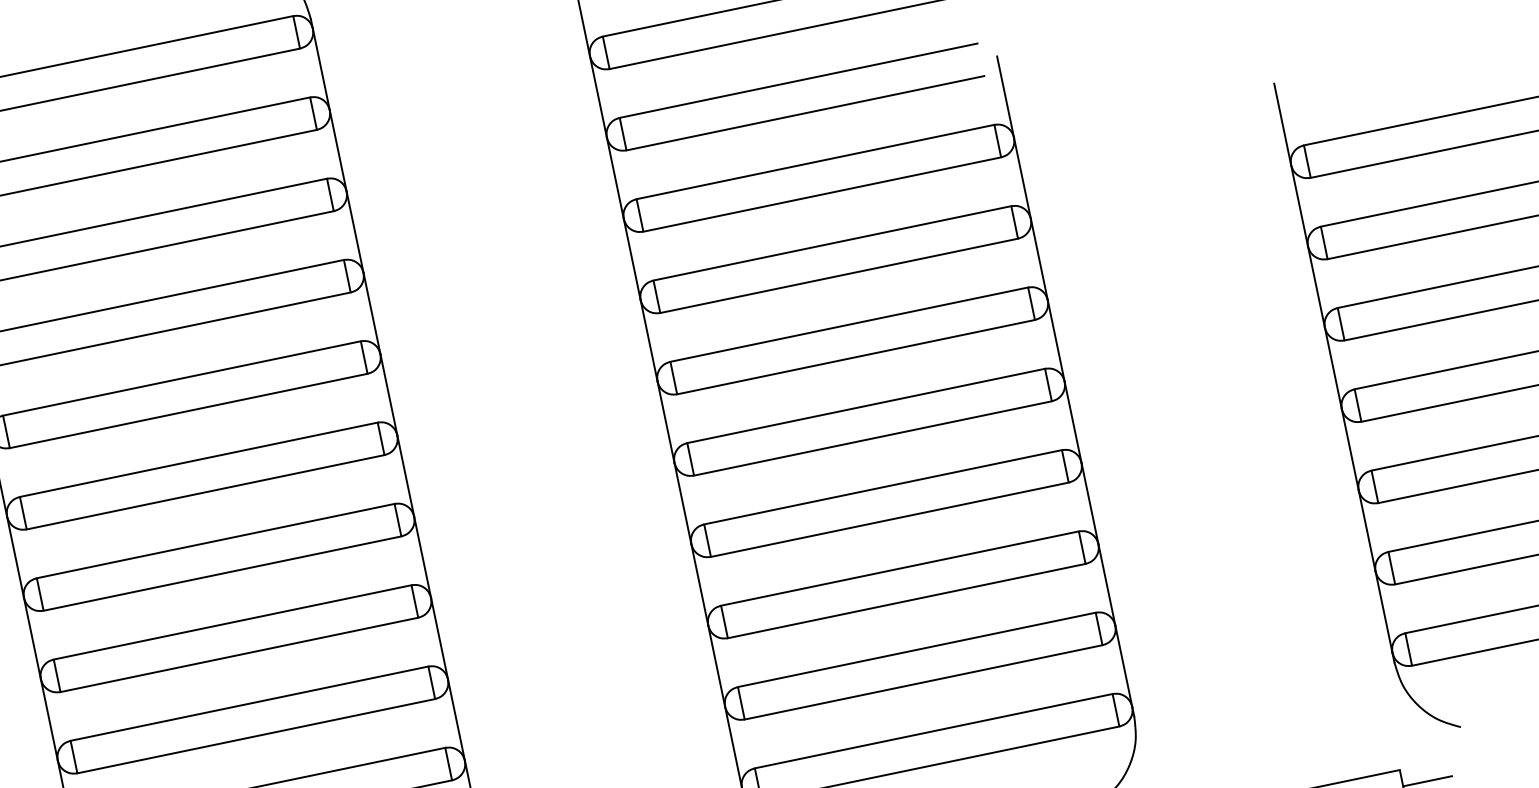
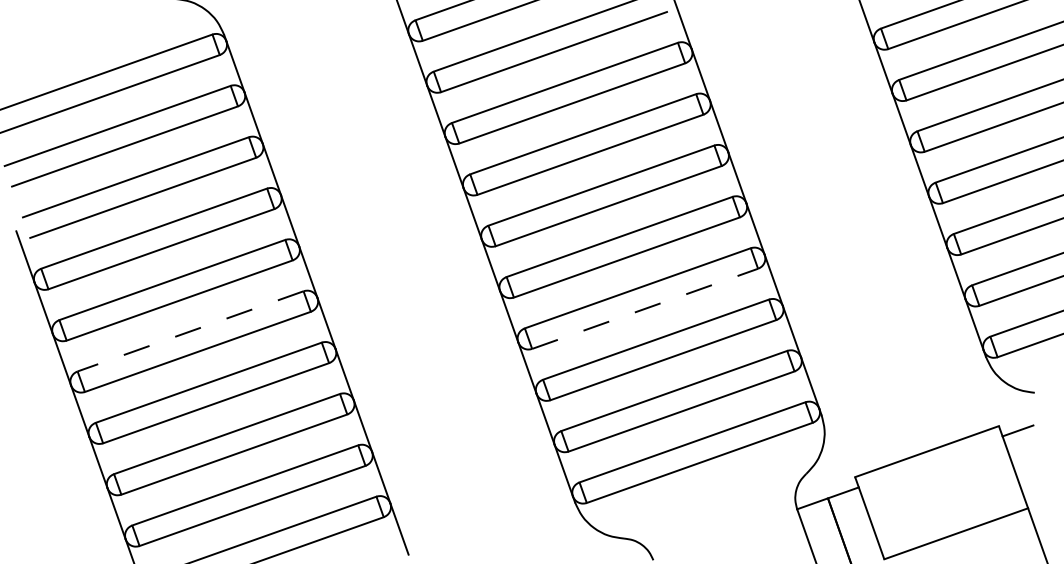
line: (198, 459) -> (190, 331), solid -> dashed
line: (890, 519) -> (645, 308), solid -> dashed

